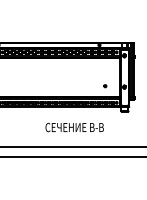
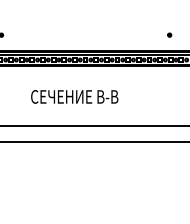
text: (74, 127) -> (74, 96), moved

